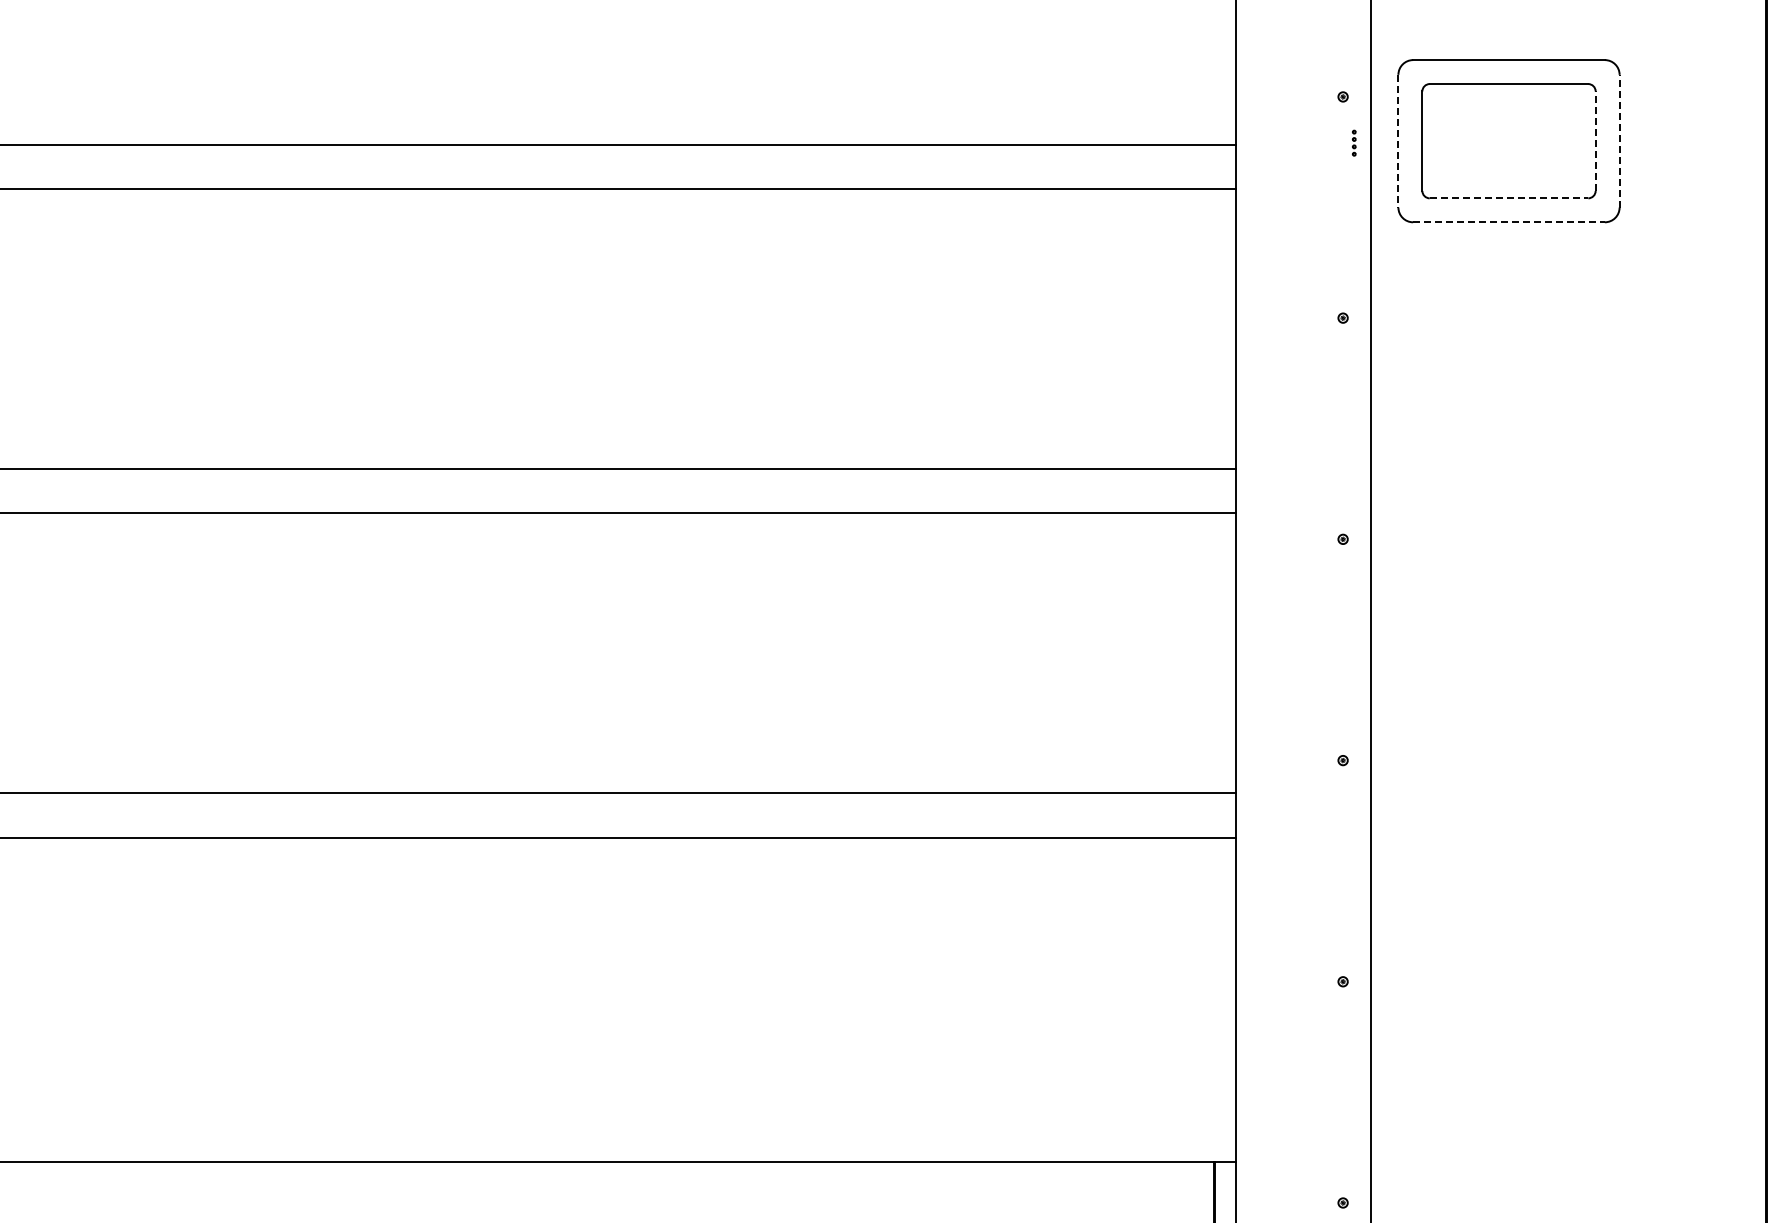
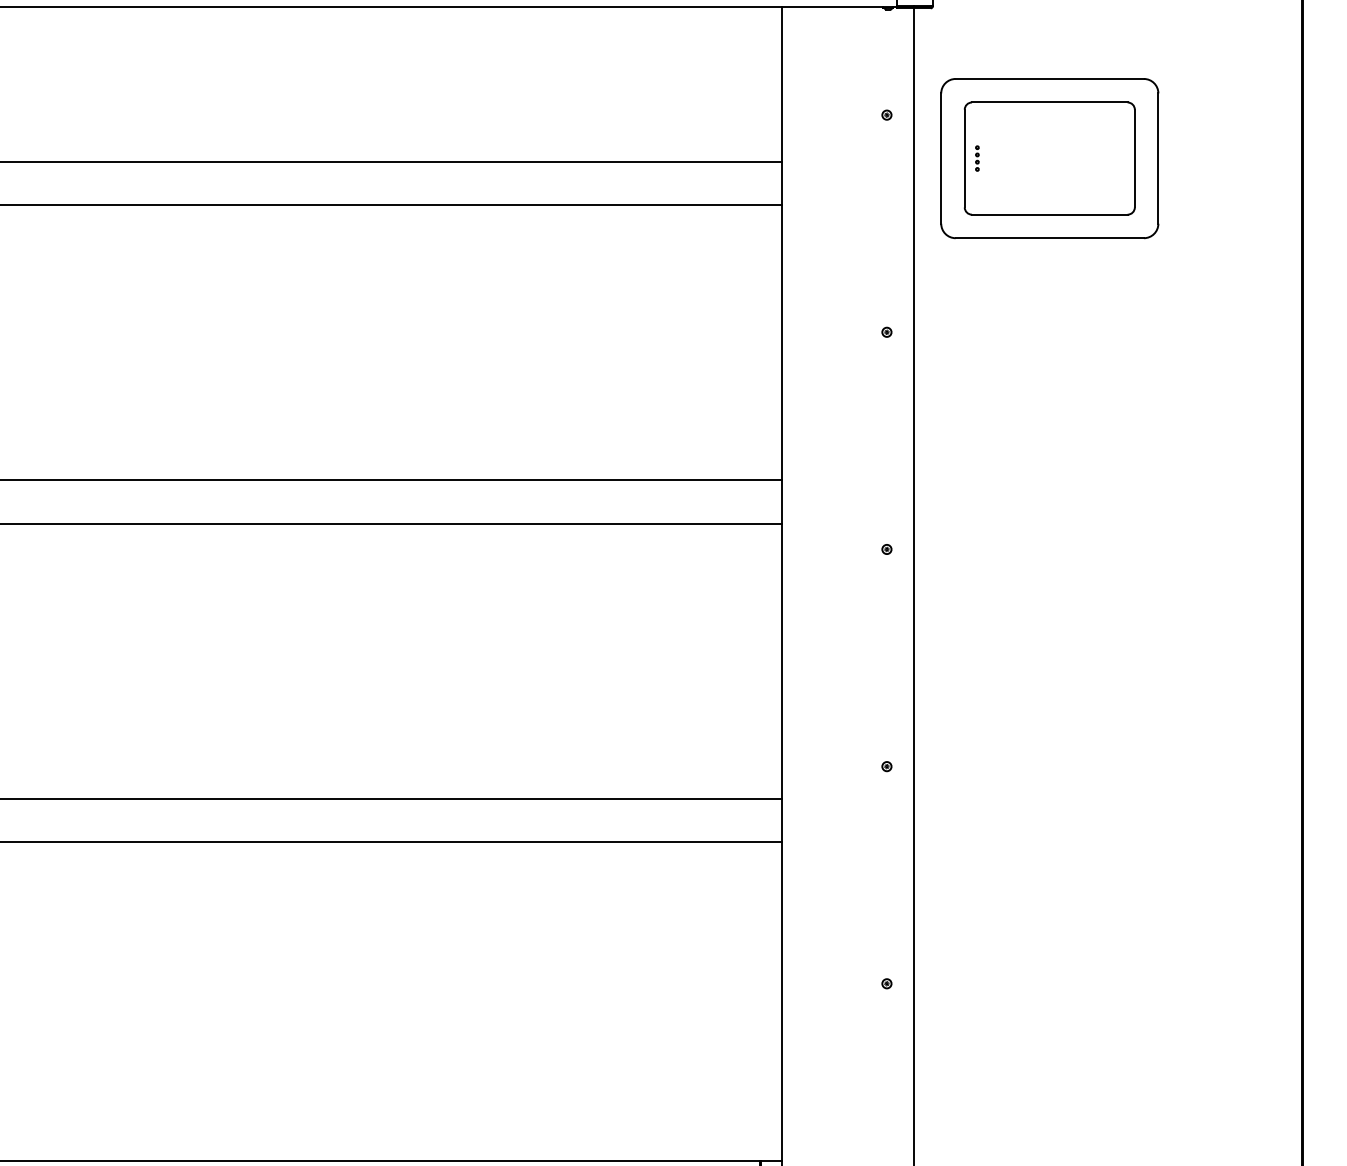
line: (1619, 140) -> (1158, 157), dashed -> solid
line: (1398, 141) -> (941, 158), dashed -> solid
line: (1595, 141) -> (1134, 158), dashed -> solid
part: (1353, 142) -> (976, 157), moved
line: (1509, 198) -> (1050, 214), dashed -> solid
line: (1509, 222) -> (1050, 238), dashed -> solid

